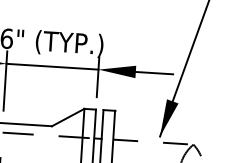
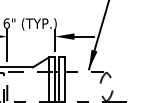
line: (53, 66) -> (31, 36), removed

